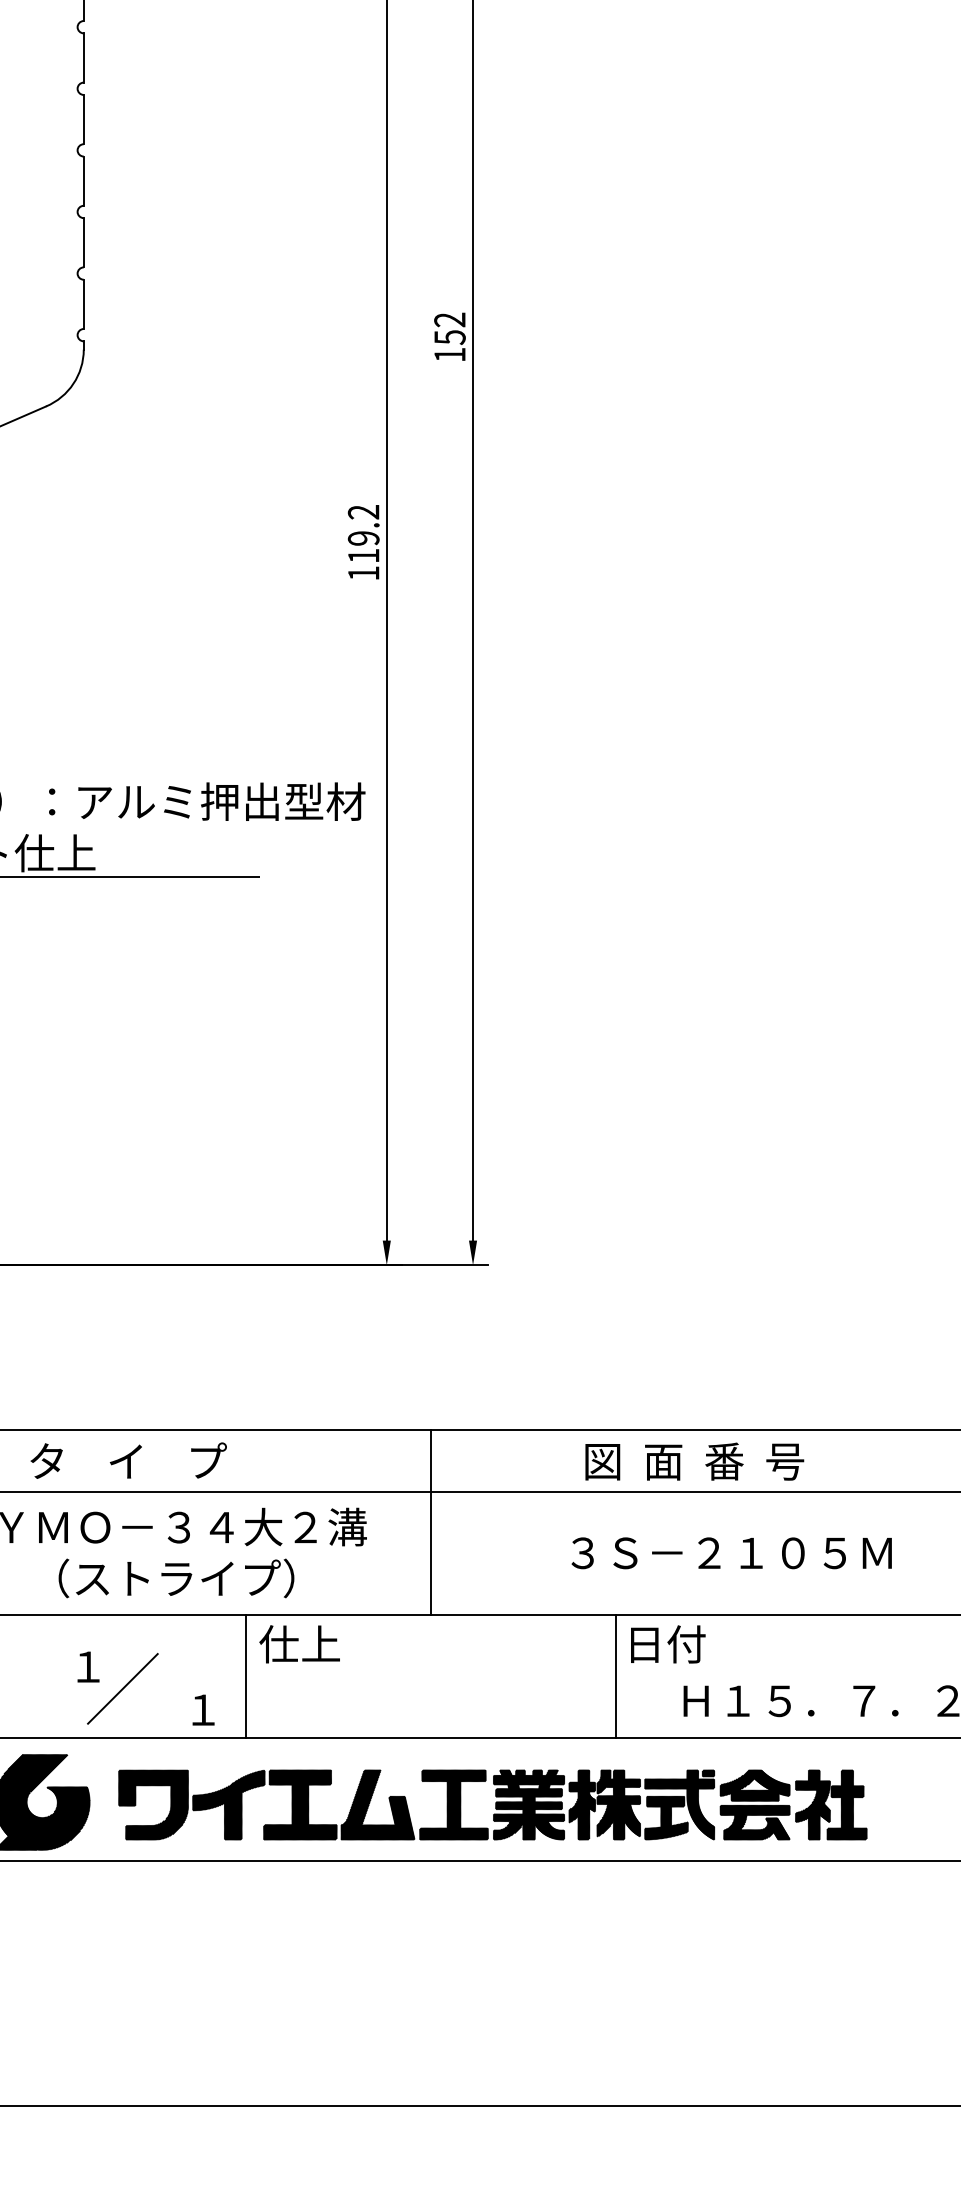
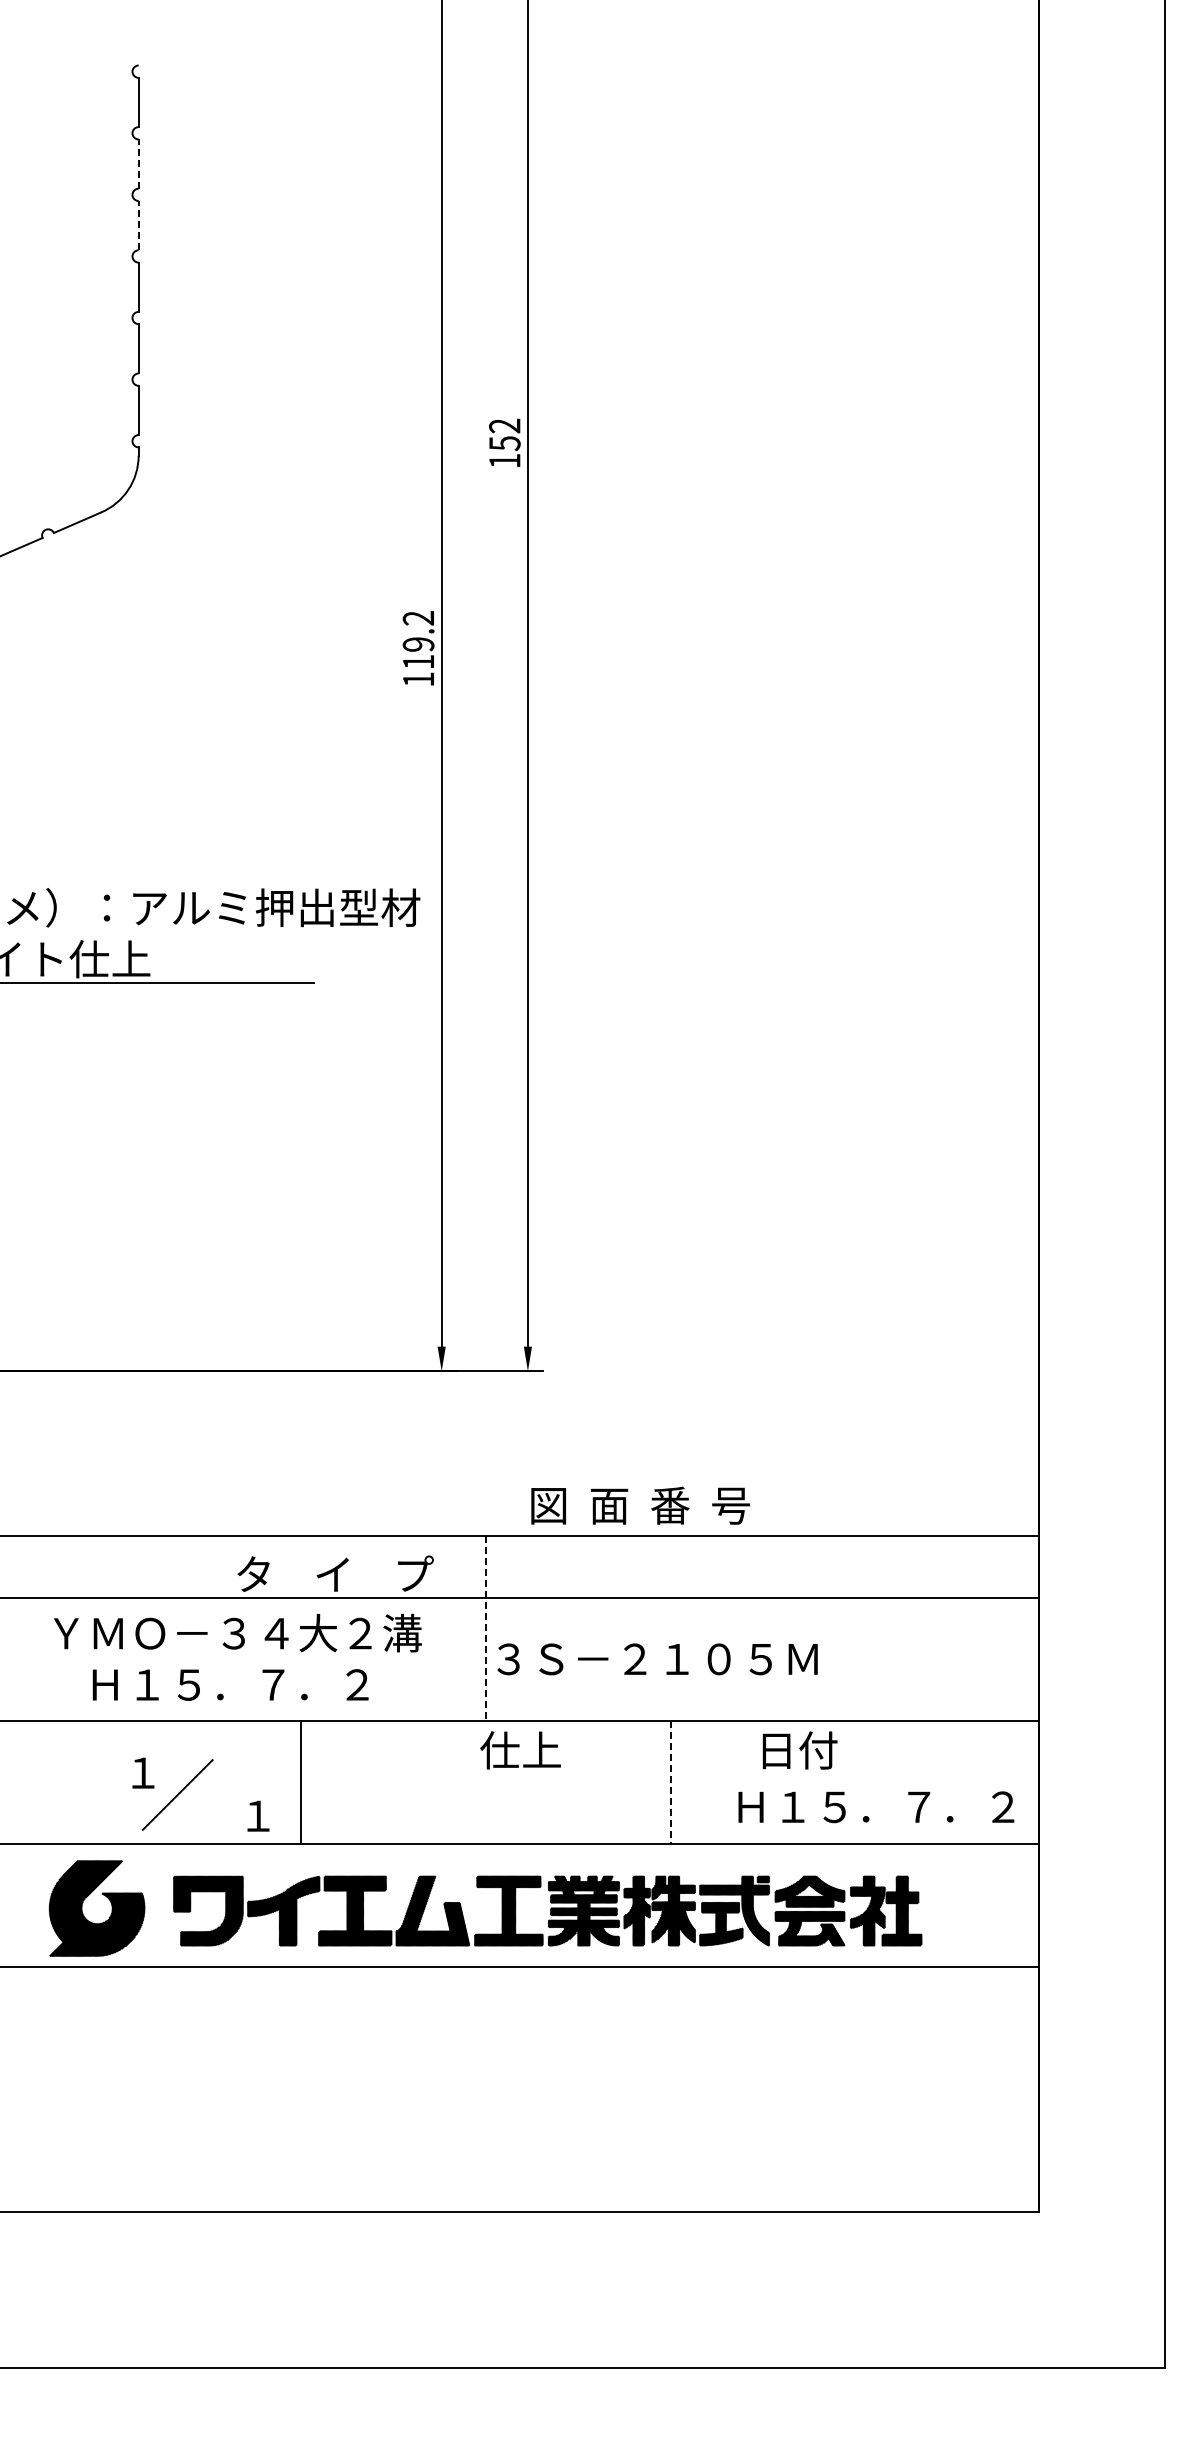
line: (83, 58) -> (138, 164), solid -> dashed
line: (83, 119) -> (138, 225), solid -> dashed
text: (128, 1460) -> (335, 1573), moved
text: (694, 1461) -> (640, 1505), moved
line: (430, 1523) -> (485, 1629), solid -> dashed
text: (731, 1553) -> (657, 1659), moved
text: (175, 1578) -> (230, 1684), （ストライプ） -> Ｈ１５．７．２
text: (299, 1644) -> (520, 1750), moved
text: (667, 1644) -> (799, 1750), moved
line: (615, 1676) -> (670, 1782), solid -> dashed

